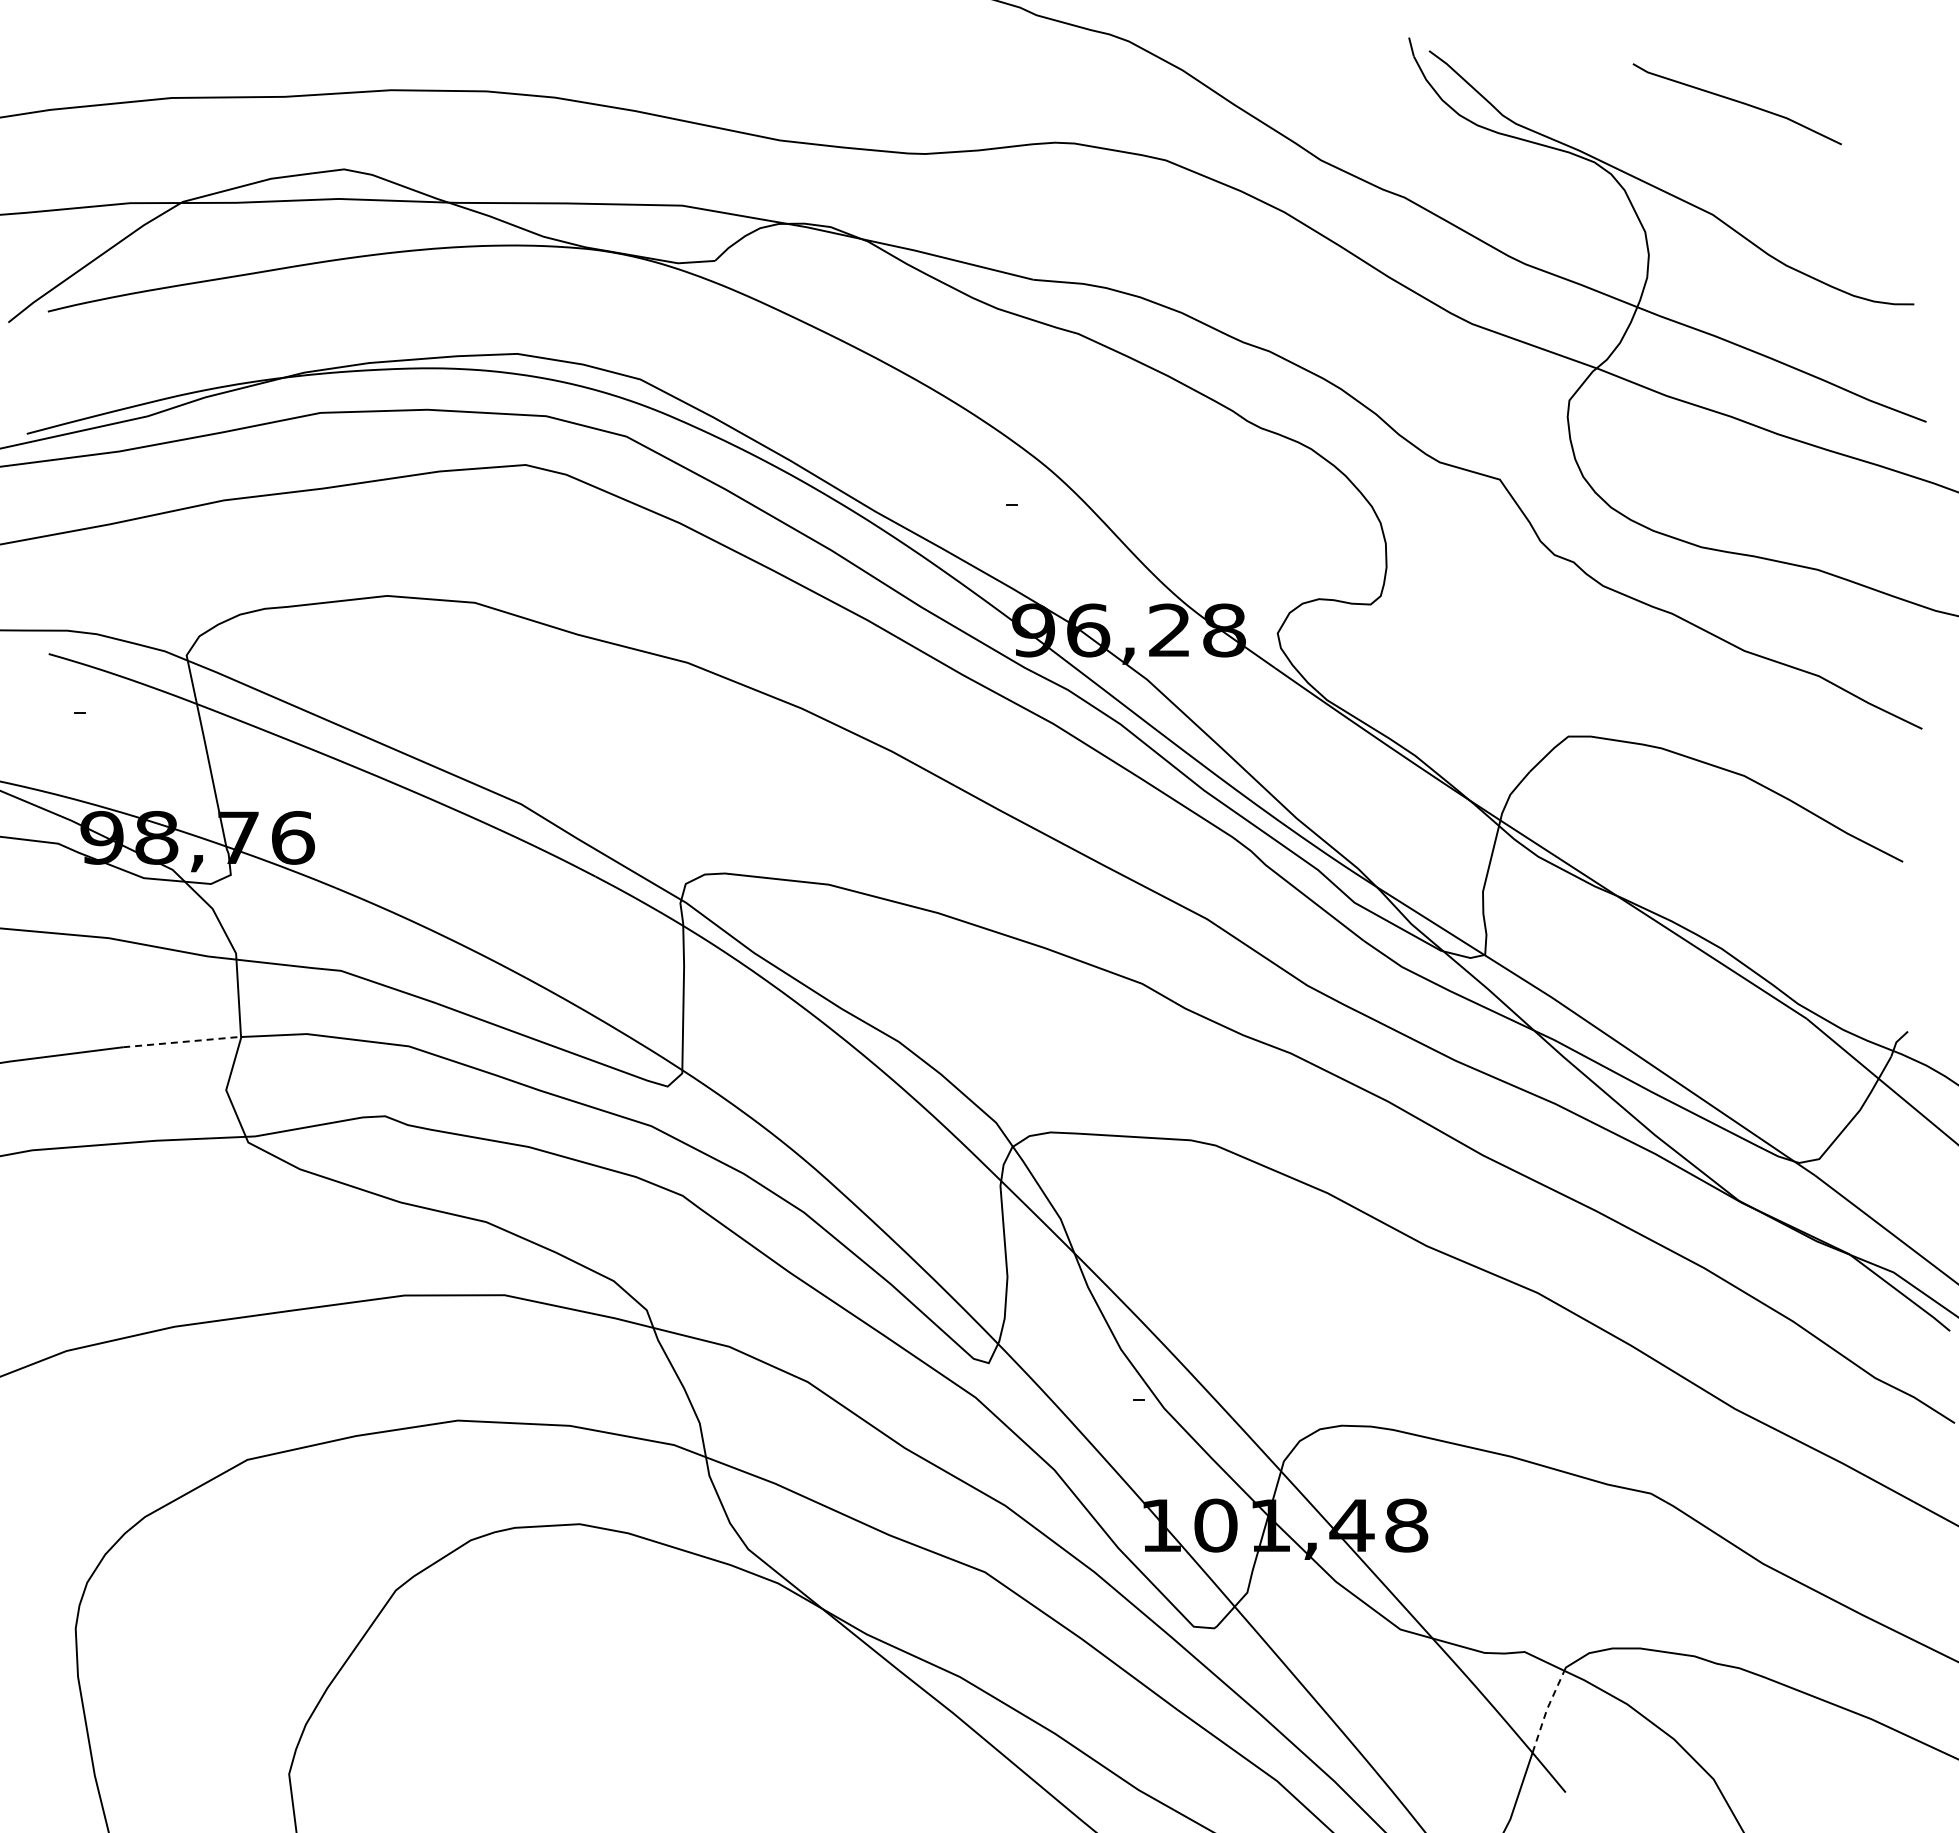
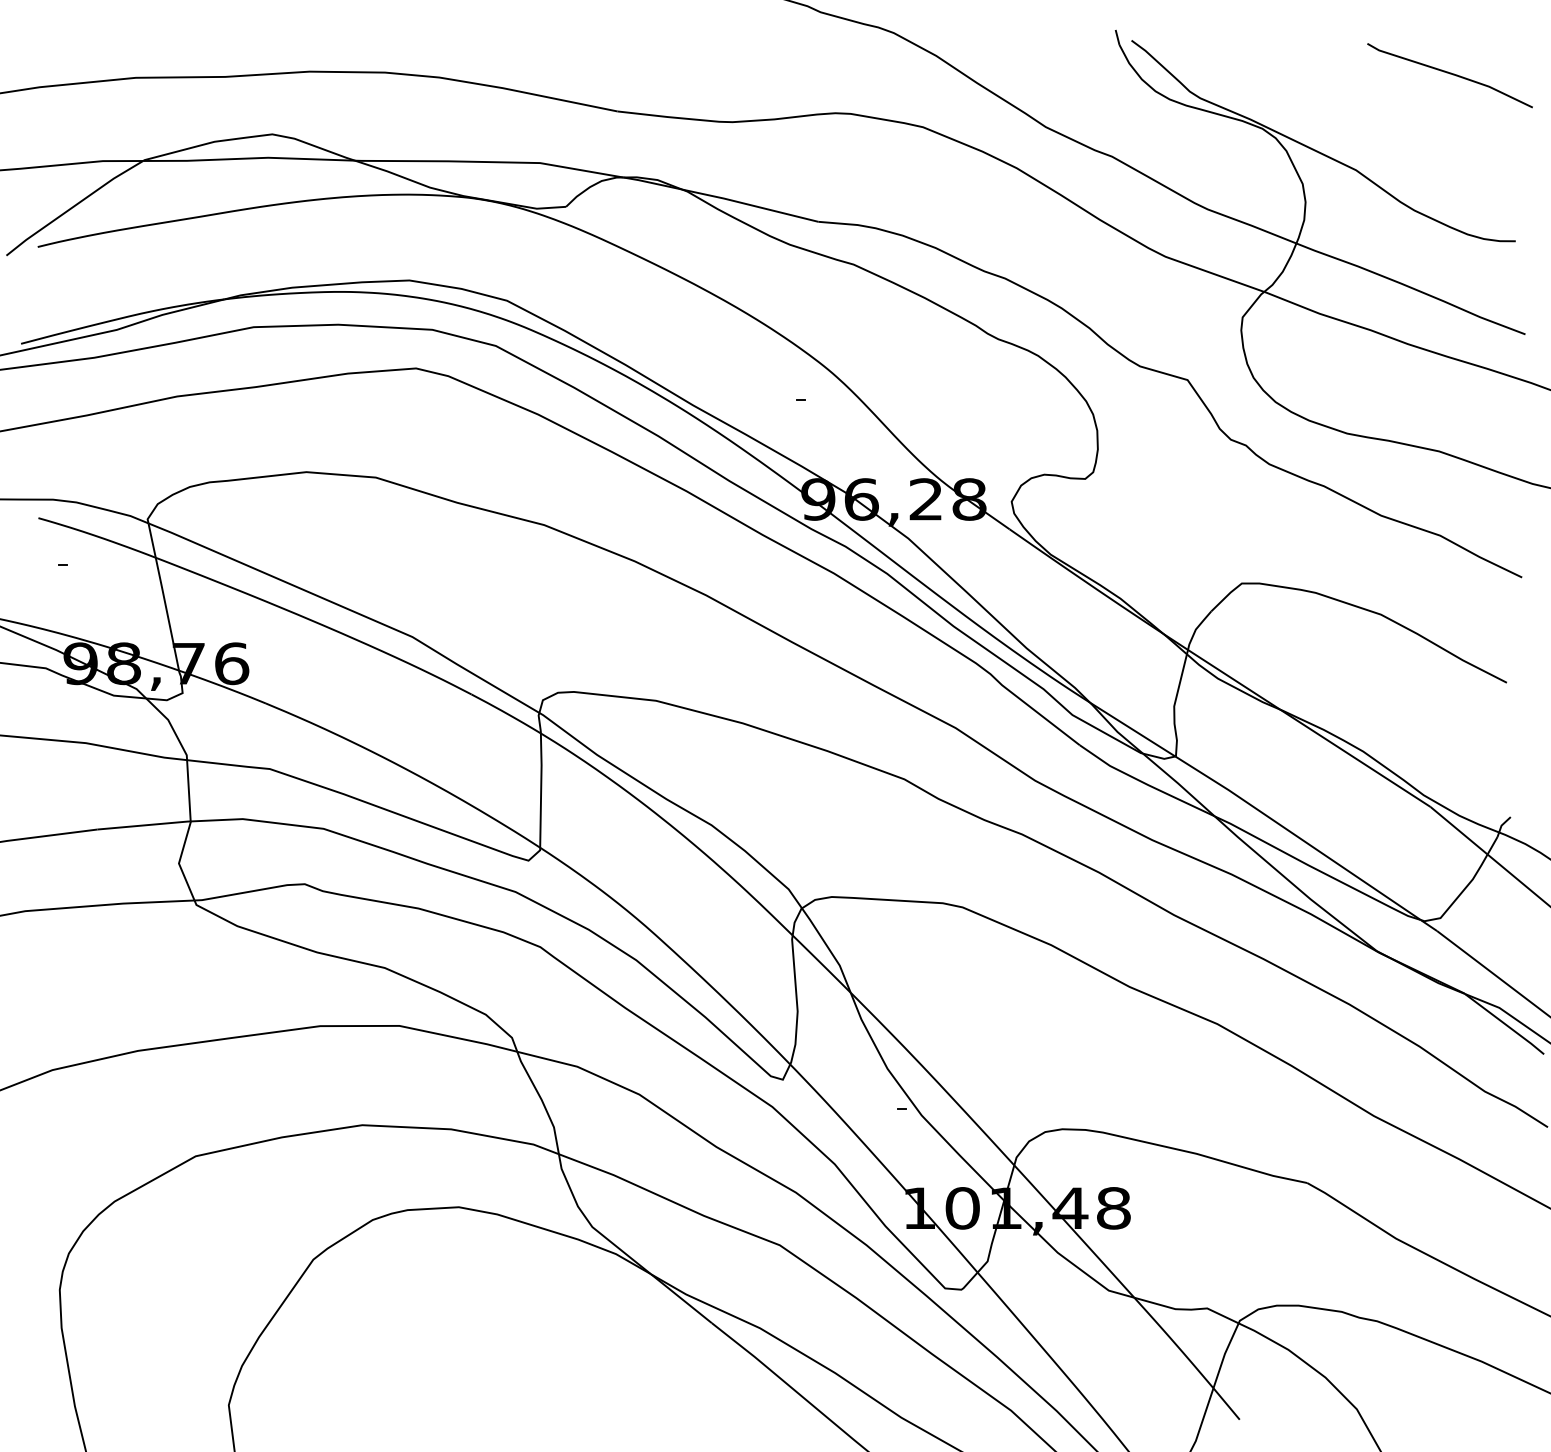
line: (1737, 102) -> (1450, 74), moved
line: (182, 1041) -> (144, 824), dashed -> solid
line: (1546, 1710) -> (1224, 1354), dashed -> solid

